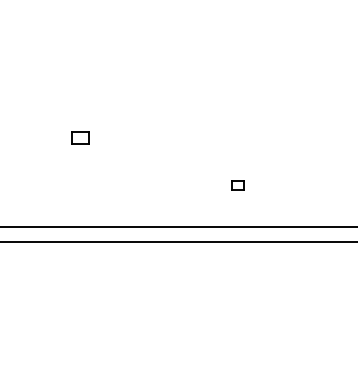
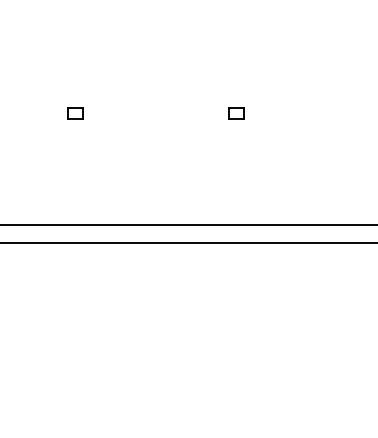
part: (80, 137) -> (74, 113), size x0.71
part: (237, 185) -> (236, 113), moved

